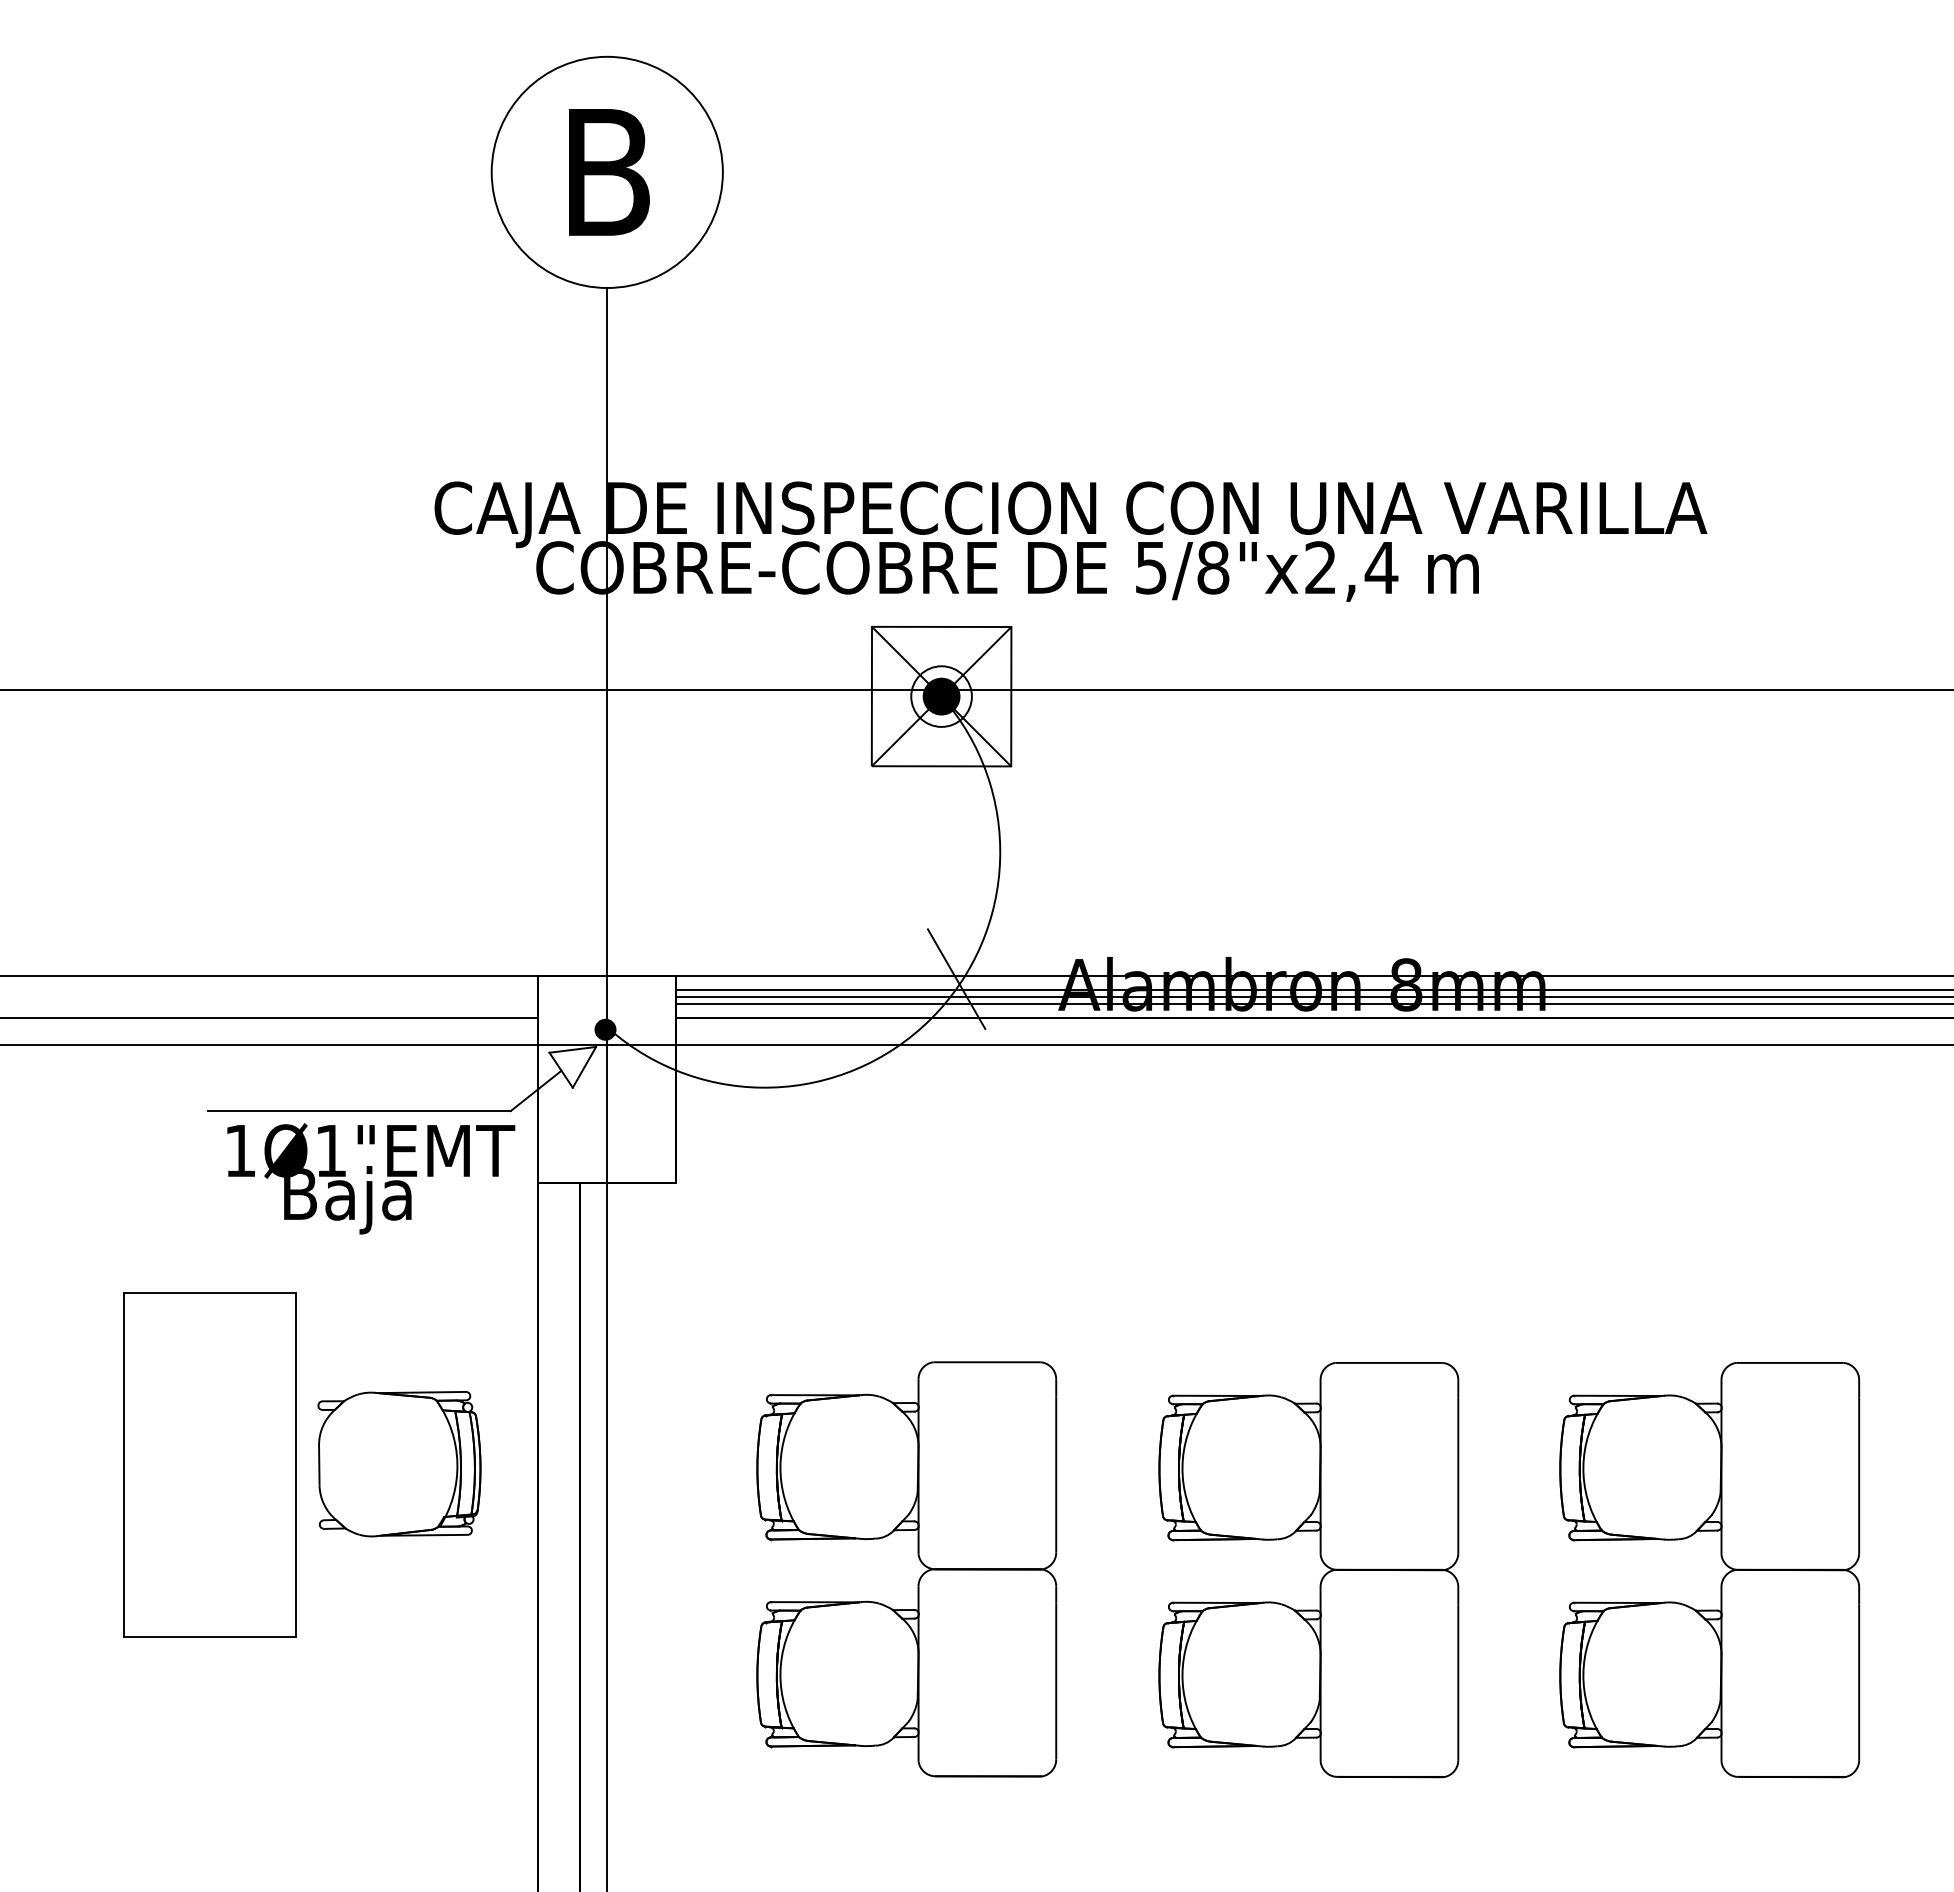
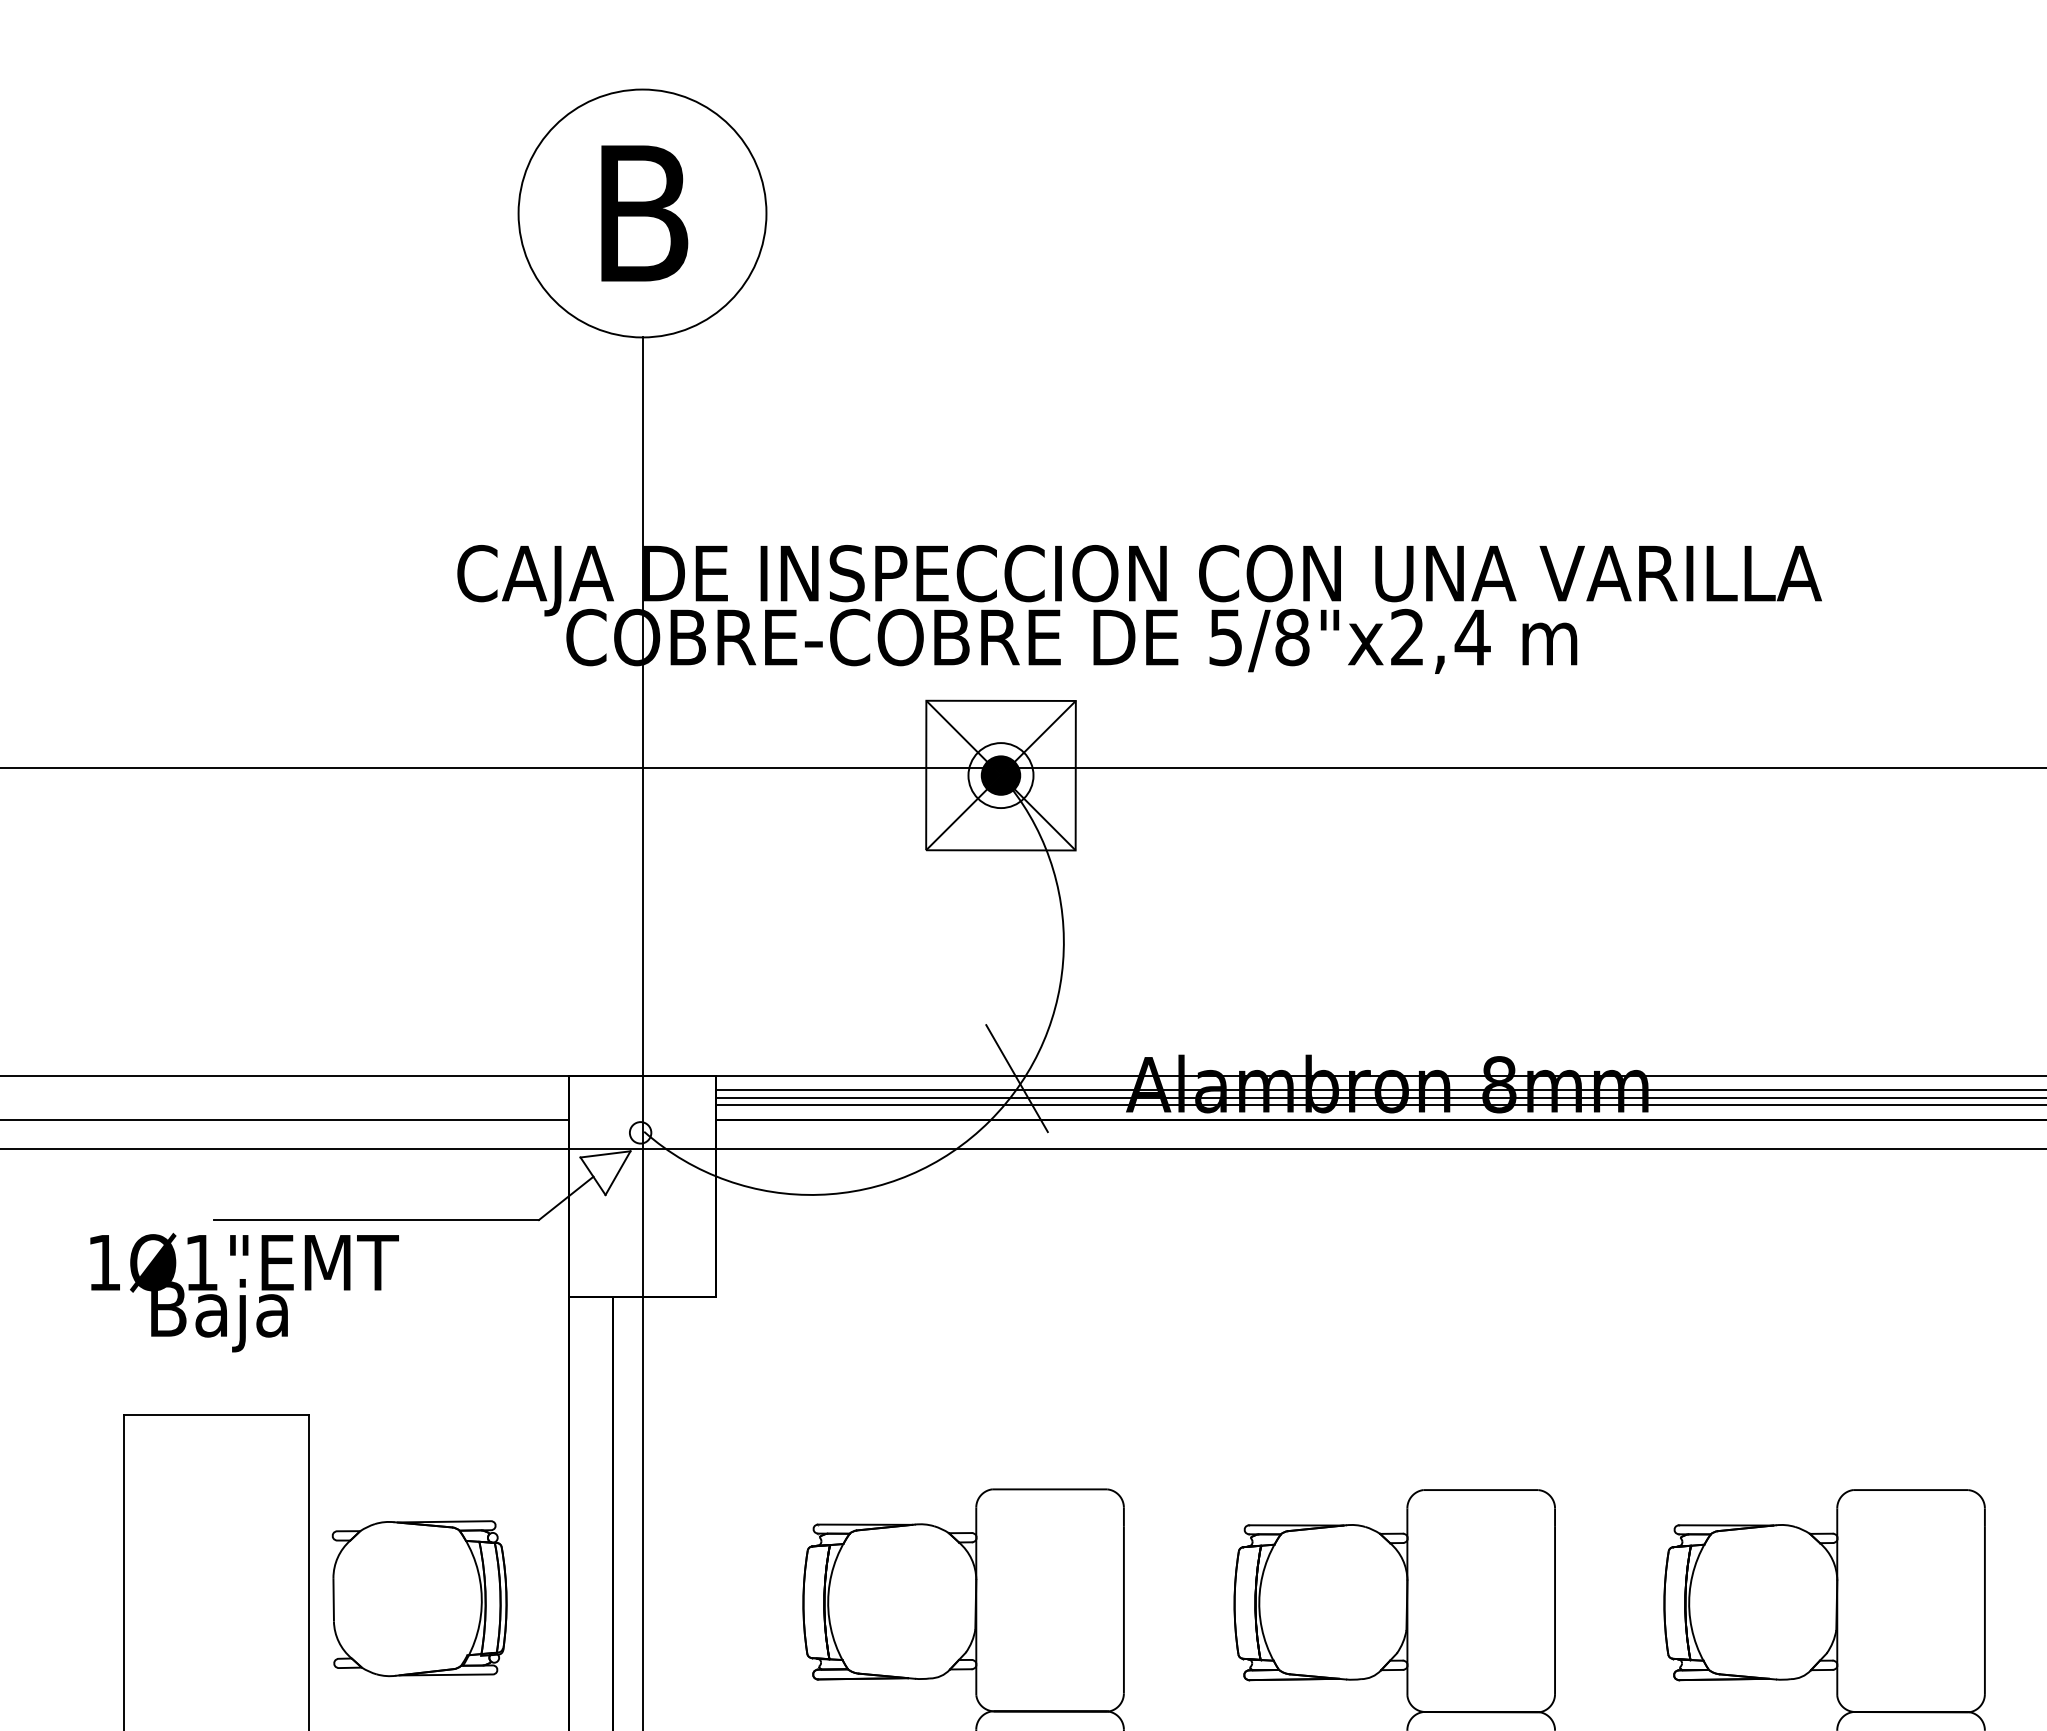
fill: (605, 1029) -> (640, 1132), removed
text: (371, 1178) -> (244, 1292), moved

